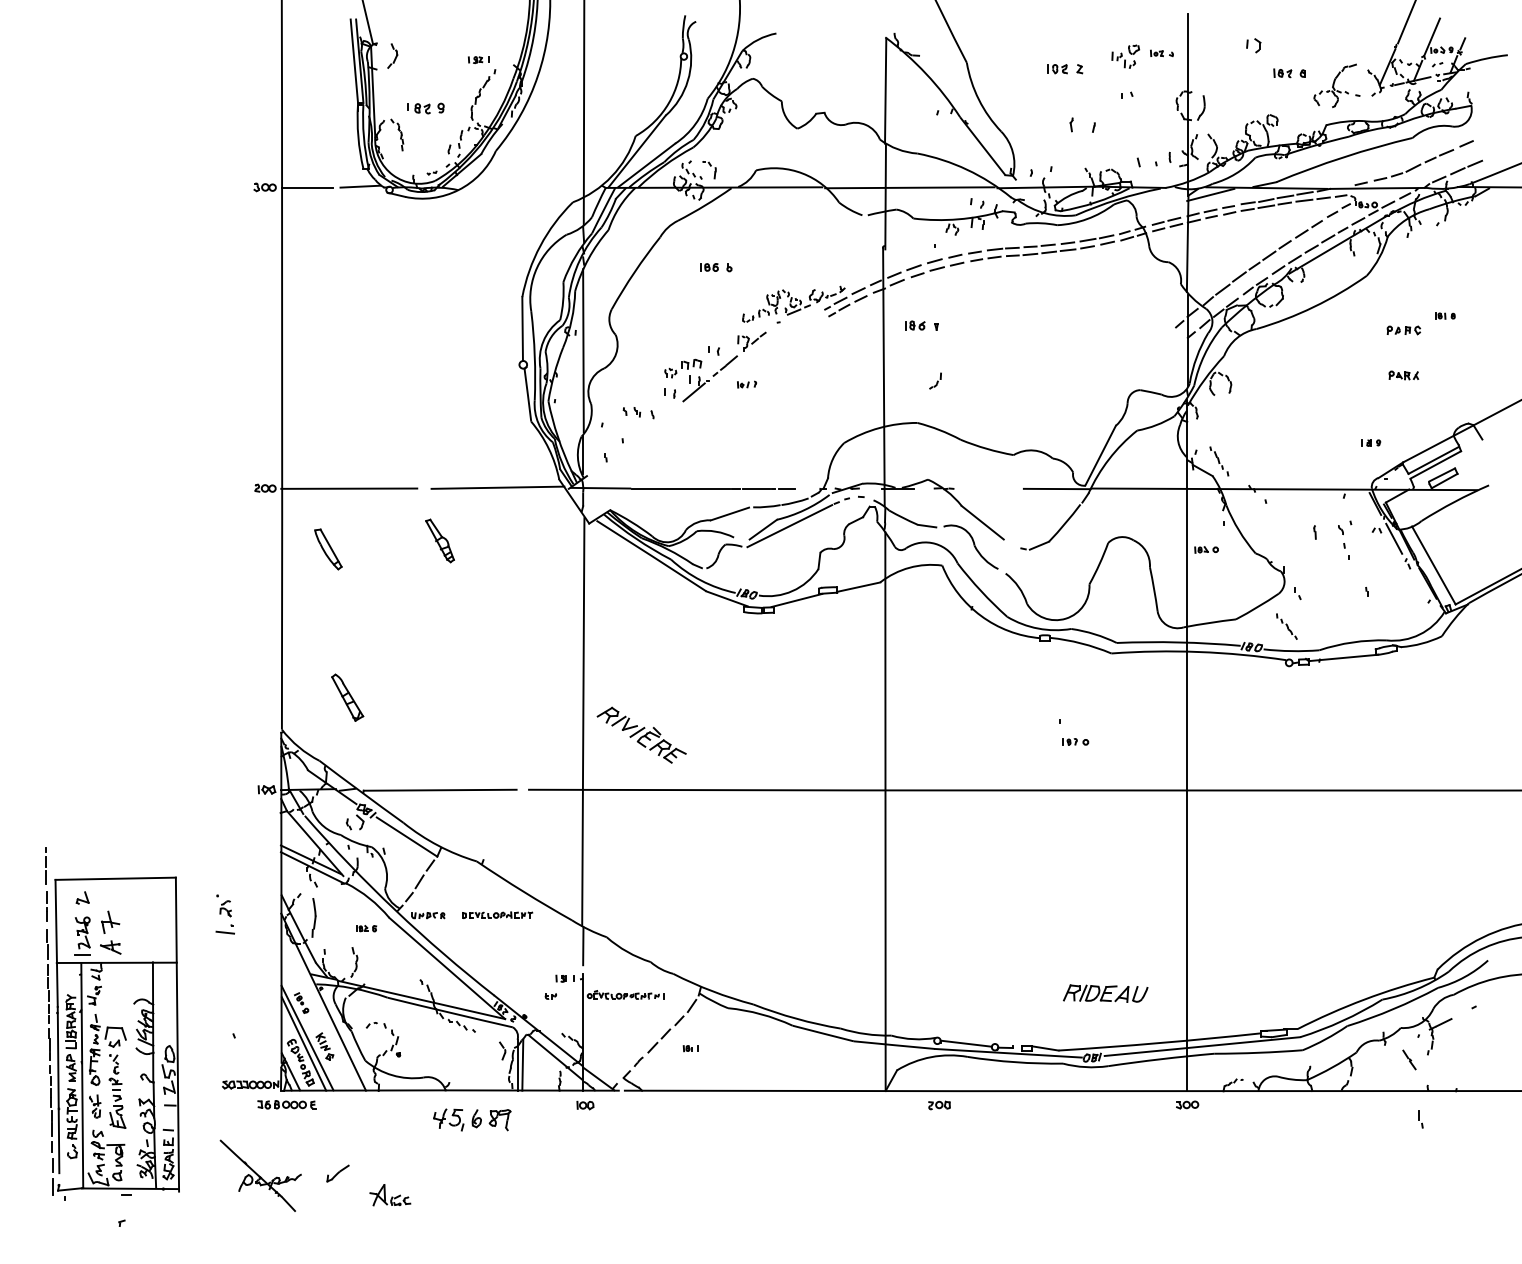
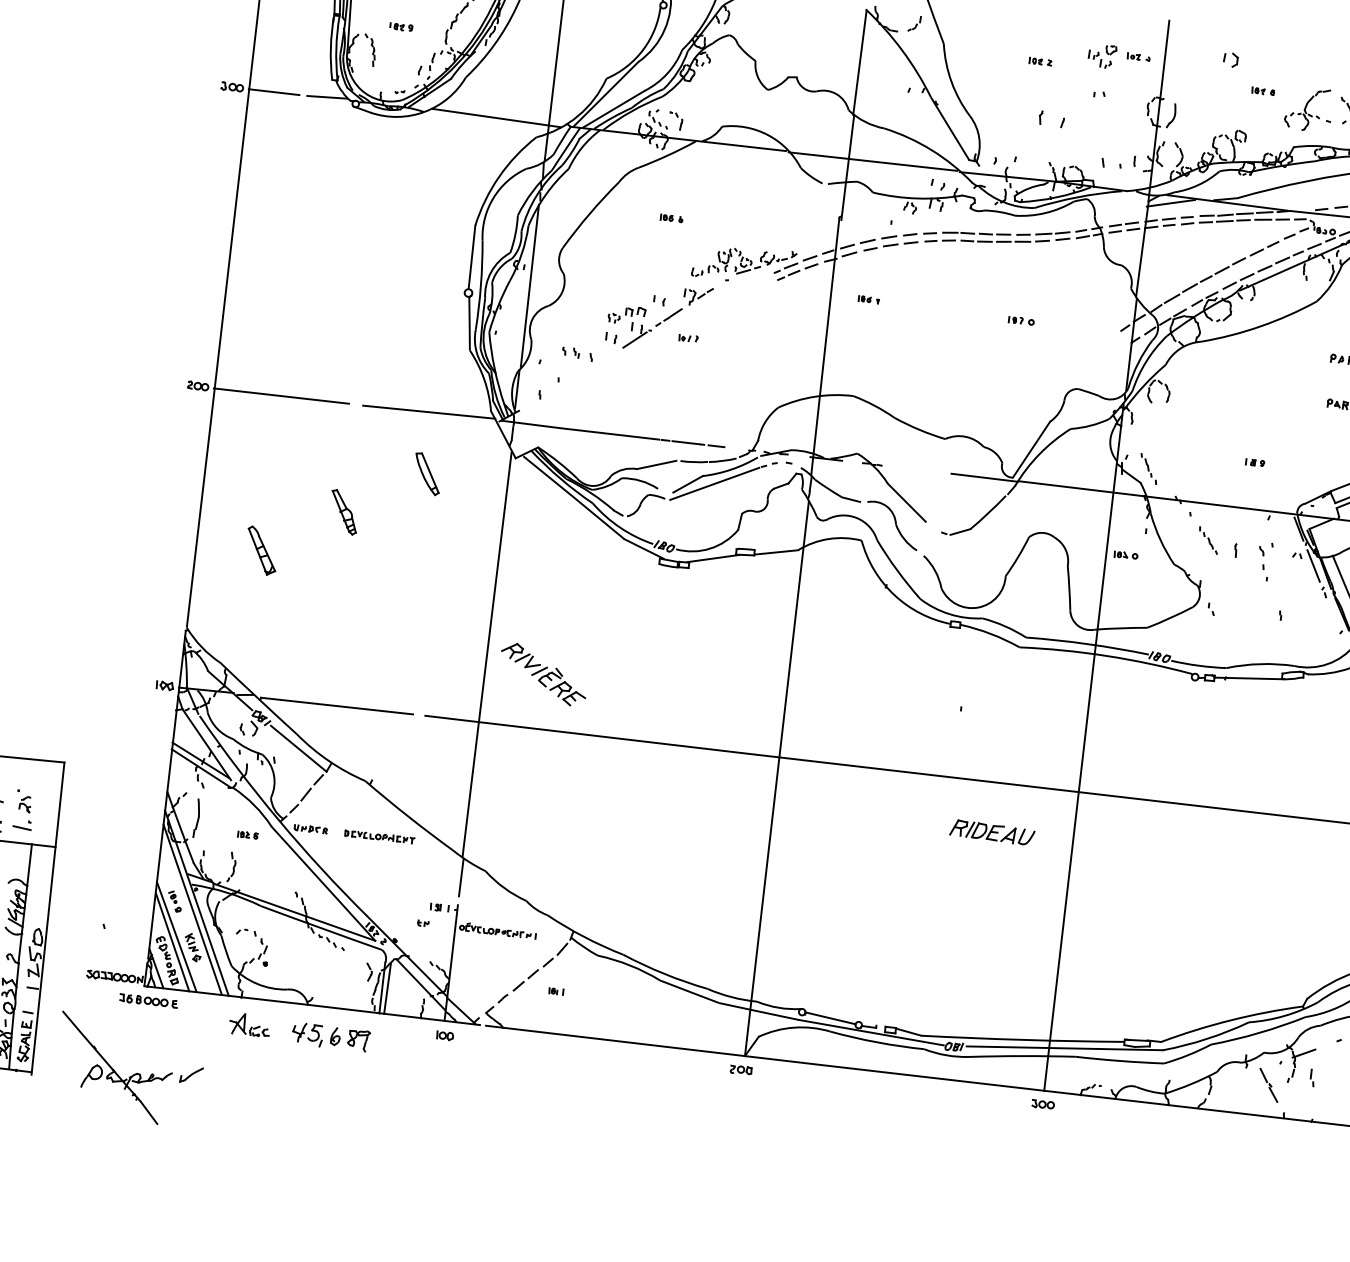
part: (1064, 69) -> (1040, 61), size x0.62
part: (1289, 72) -> (1263, 90), size x0.71
part: (425, 108) -> (400, 27), size x0.62
line: (530, 187) -> (496, 117), added
part: (716, 266) -> (671, 217), size x0.71
part: (921, 324) -> (868, 298), size x0.62
part: (935, 380) -> (914, 23), moved
part: (1371, 442) -> (1255, 462), moved
part: (439, 540) -> (343, 511), moved
part: (328, 549) -> (427, 474), moved
part: (1286, 626) -> (1208, 540), moved
part: (347, 697) -> (261, 550), moved
part: (1075, 741) -> (1021, 320), moved
part: (224, 914) -> (23, 809), moved
part: (1105, 993) -> (992, 832), moved
line: (319, 1009) -> (191, 910), added
part: (1409, 1059) -> (1269, 1084), size x1.67
part: (939, 1105) -> (741, 1070), moved
part: (1420, 1119) -> (1312, 1077), moved
part: (260, 1175) -> (114, 1068), size x1.43
part: (390, 1195) -> (250, 1025), moved

